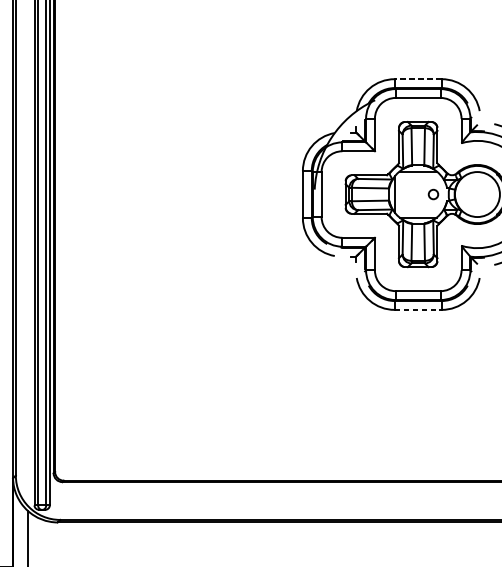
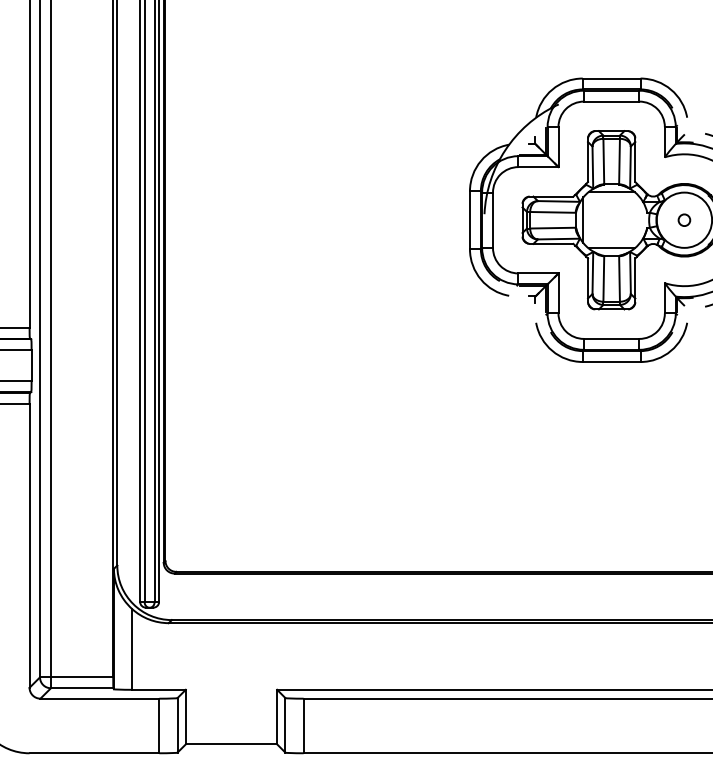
line: (418, 79) -> (611, 78), dashed -> solid
circle: (433, 193) -> (684, 219), moved
line: (418, 309) -> (611, 361), dashed -> solid

